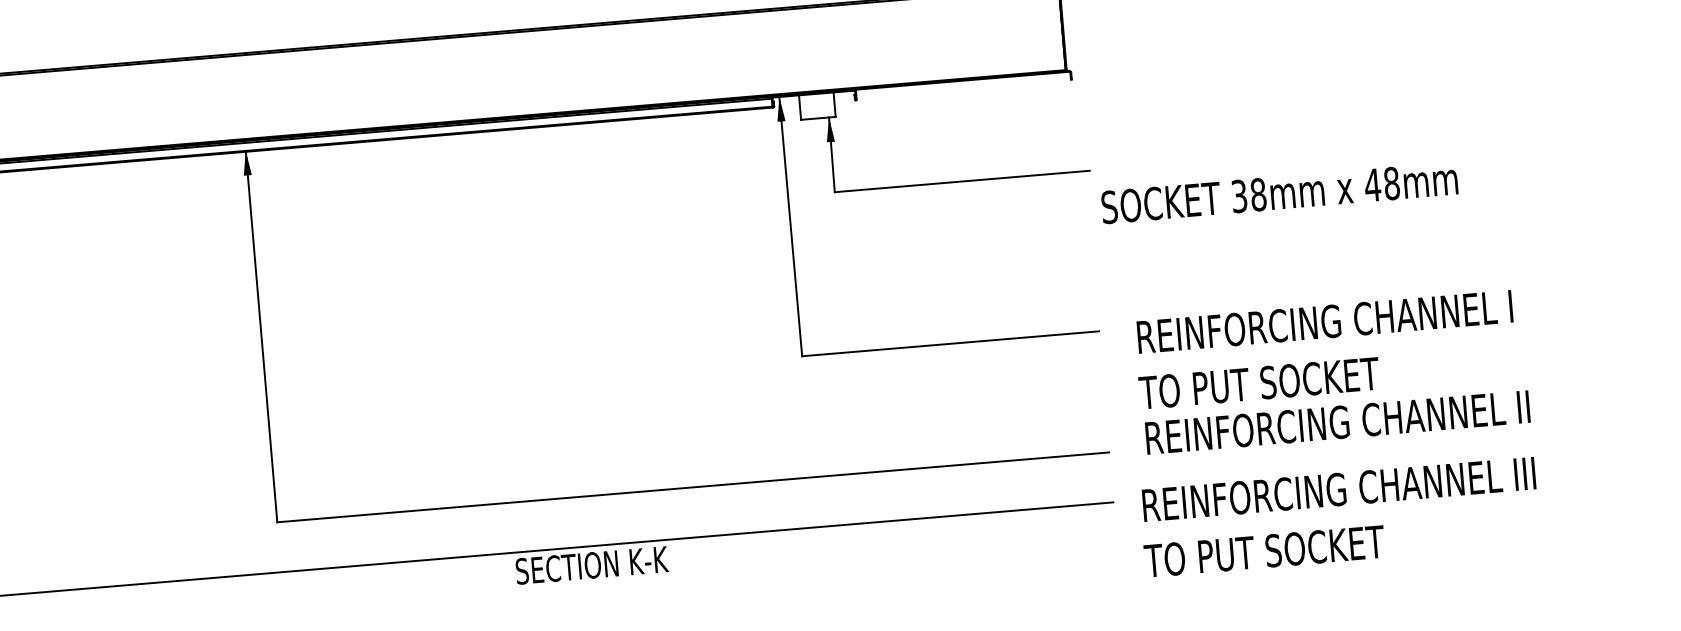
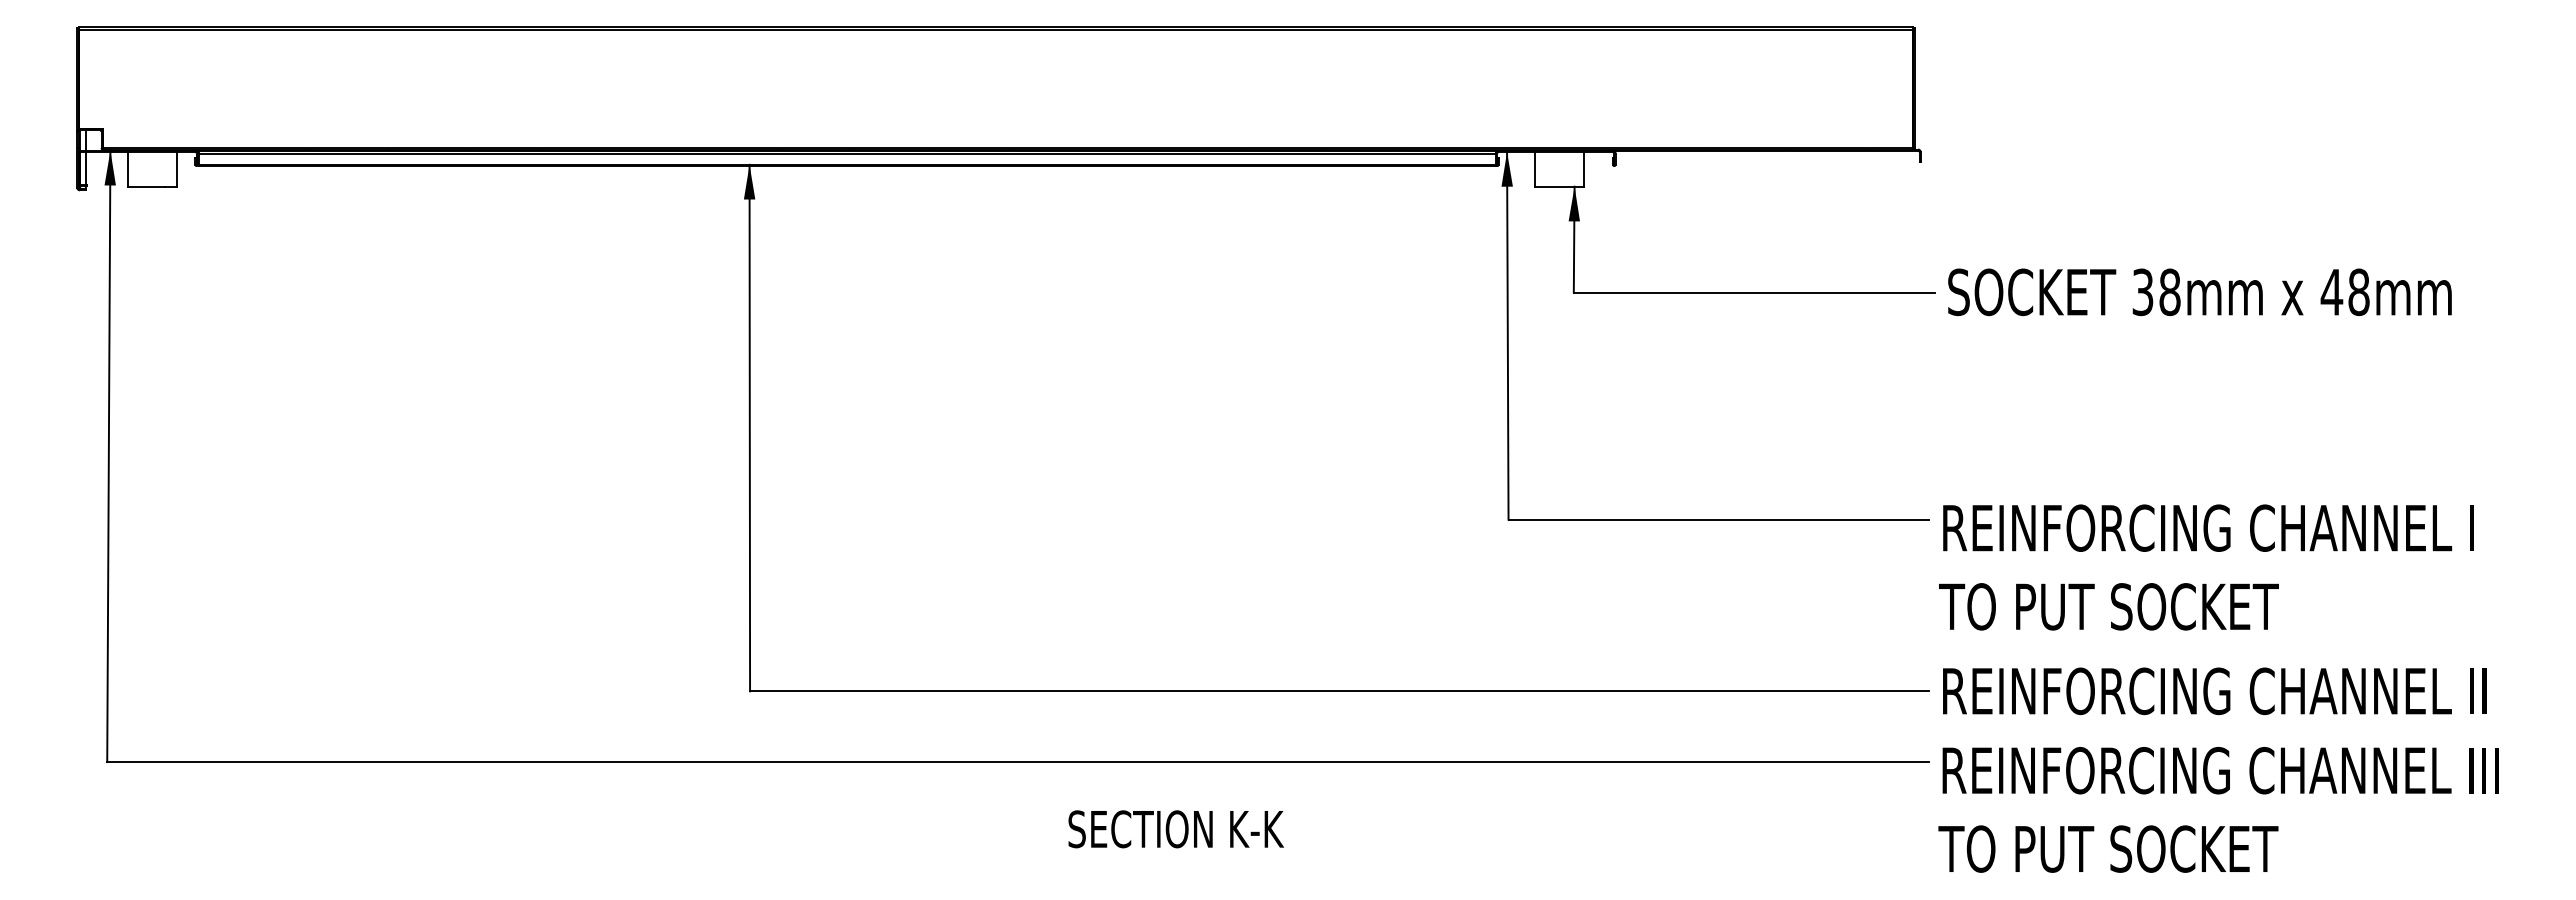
text: (1279, 193) -> (2199, 292), moved
text: (1325, 349) -> (2206, 567), moved
text: (1337, 422) -> (2214, 691), moved
text: (1339, 517) -> (2218, 809), moved
text: (591, 565) -> (1175, 829), moved

